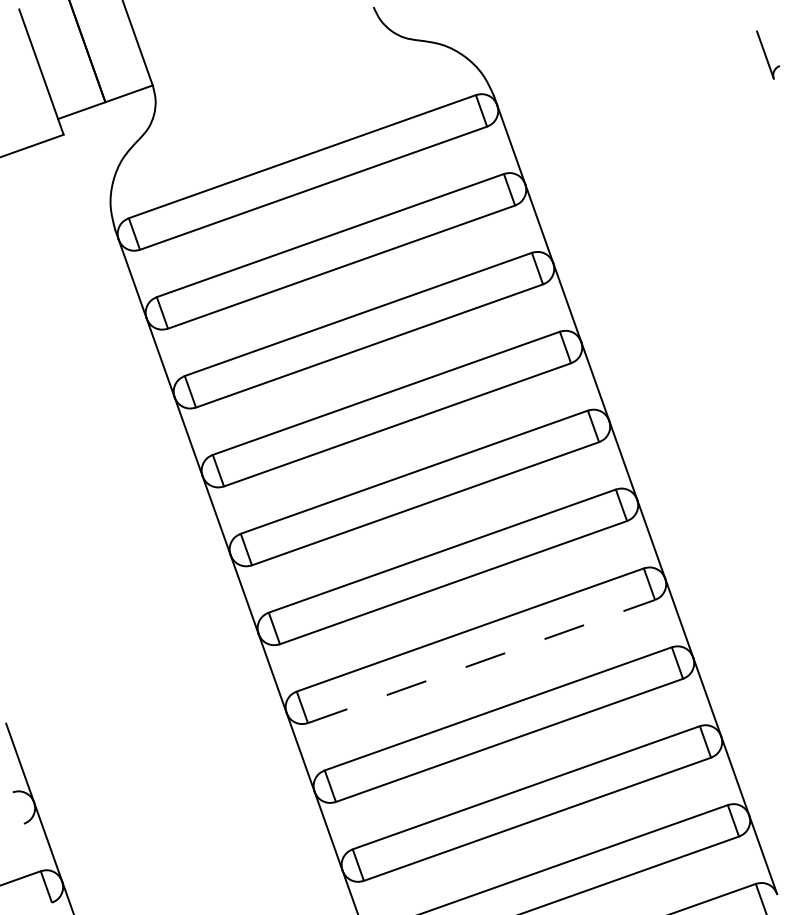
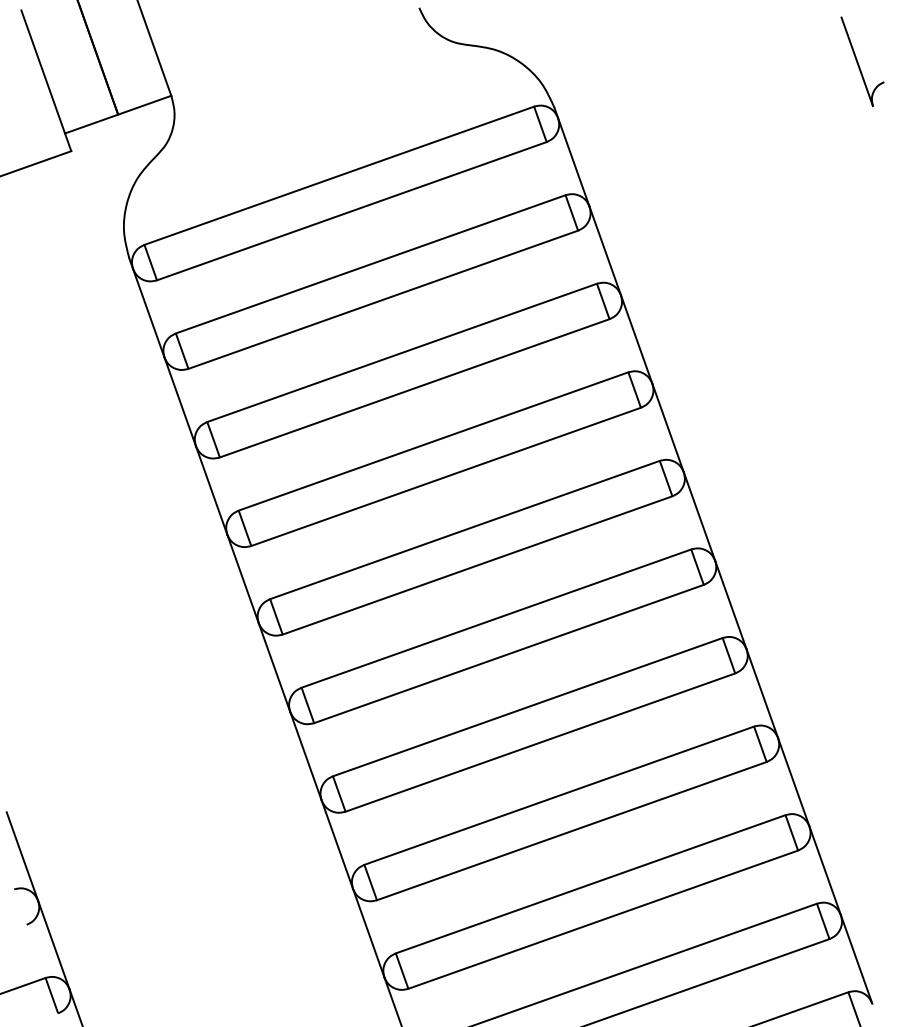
part: (767, 54) -> (861, 61), size x1.67
line: (481, 661) -> (540, 742), dashed -> solid

